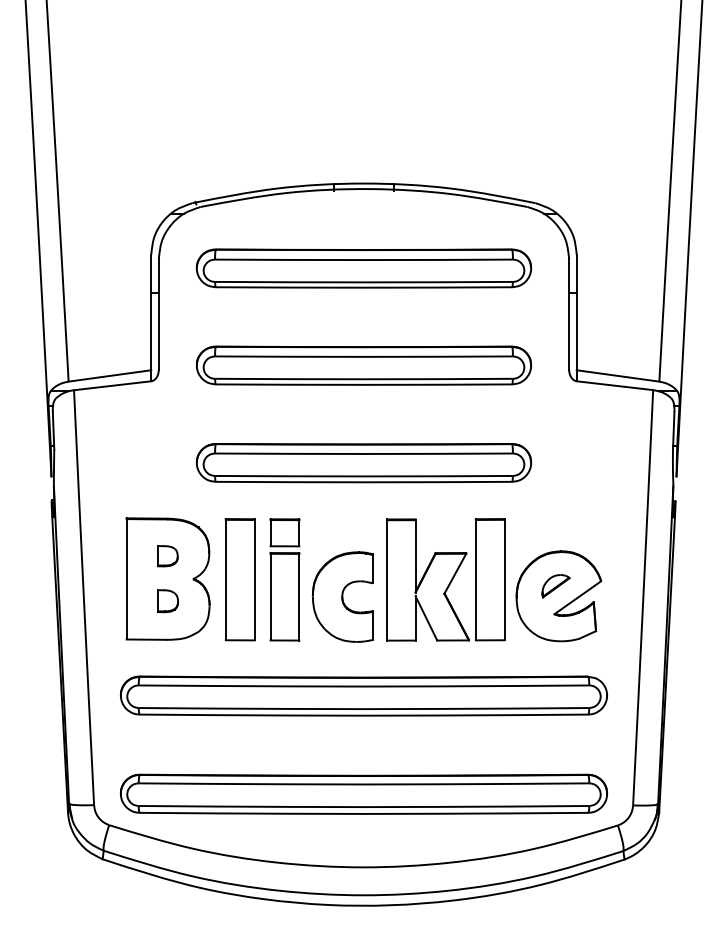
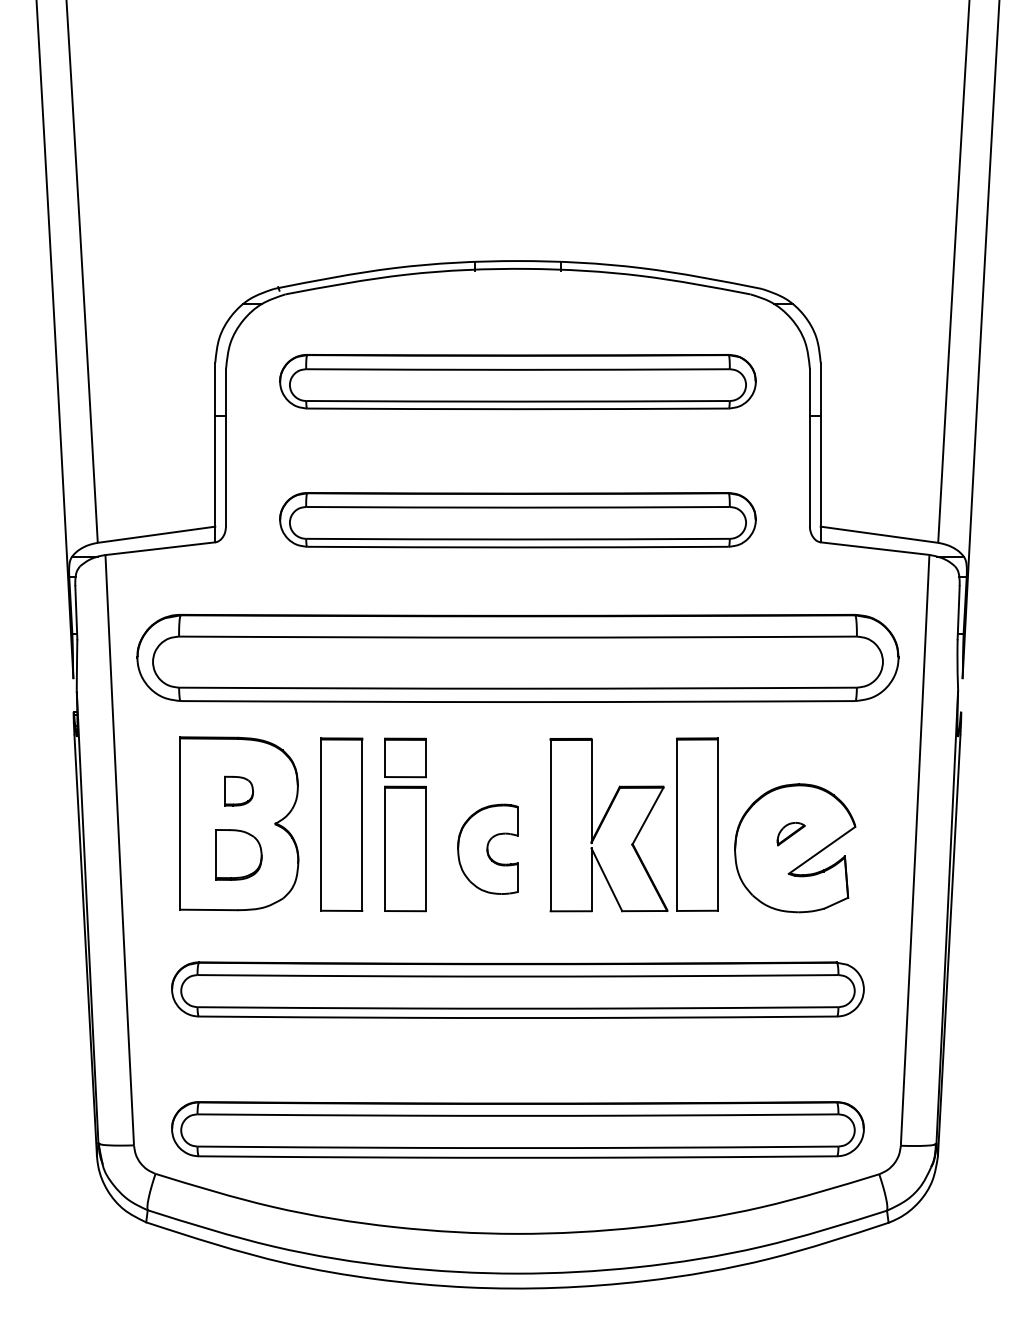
part: (363, 463) -> (517, 659), size x1.6
part: (555, 586) -> (790, 834), size x0.7
part: (342, 596) -> (487, 848), size x0.7
part: (168, 601) -> (239, 855), size x1.6

